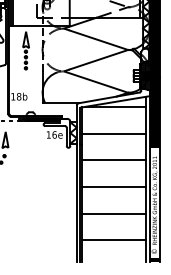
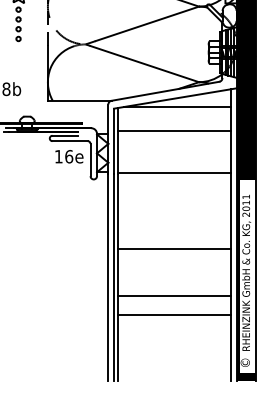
line: (114, 133) -> (174, 131), moved
line: (114, 160) -> (174, 173), moved
line: (114, 240) -> (174, 314), moved

